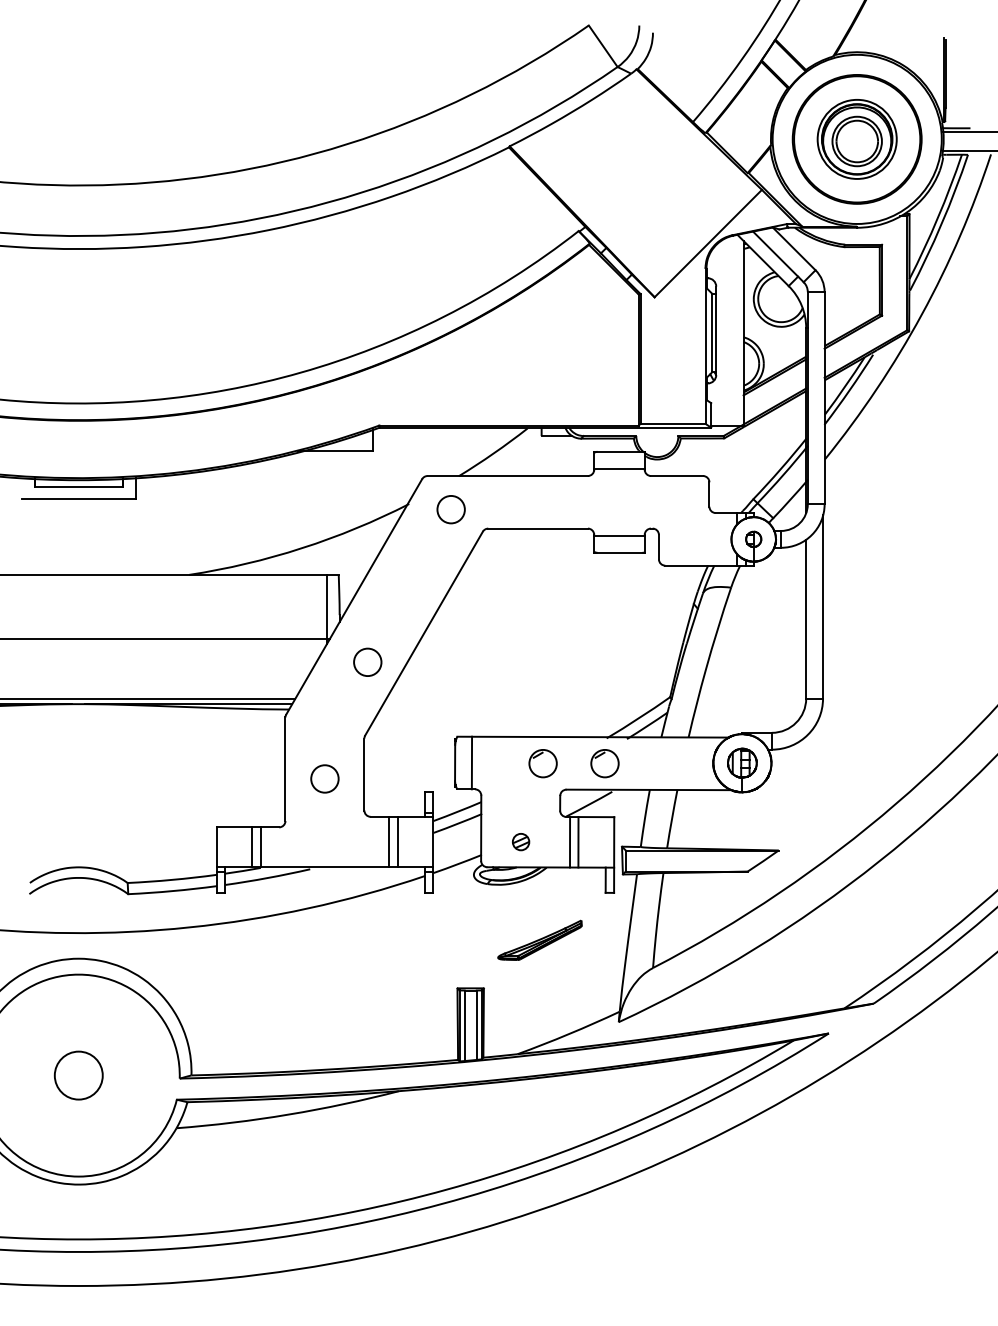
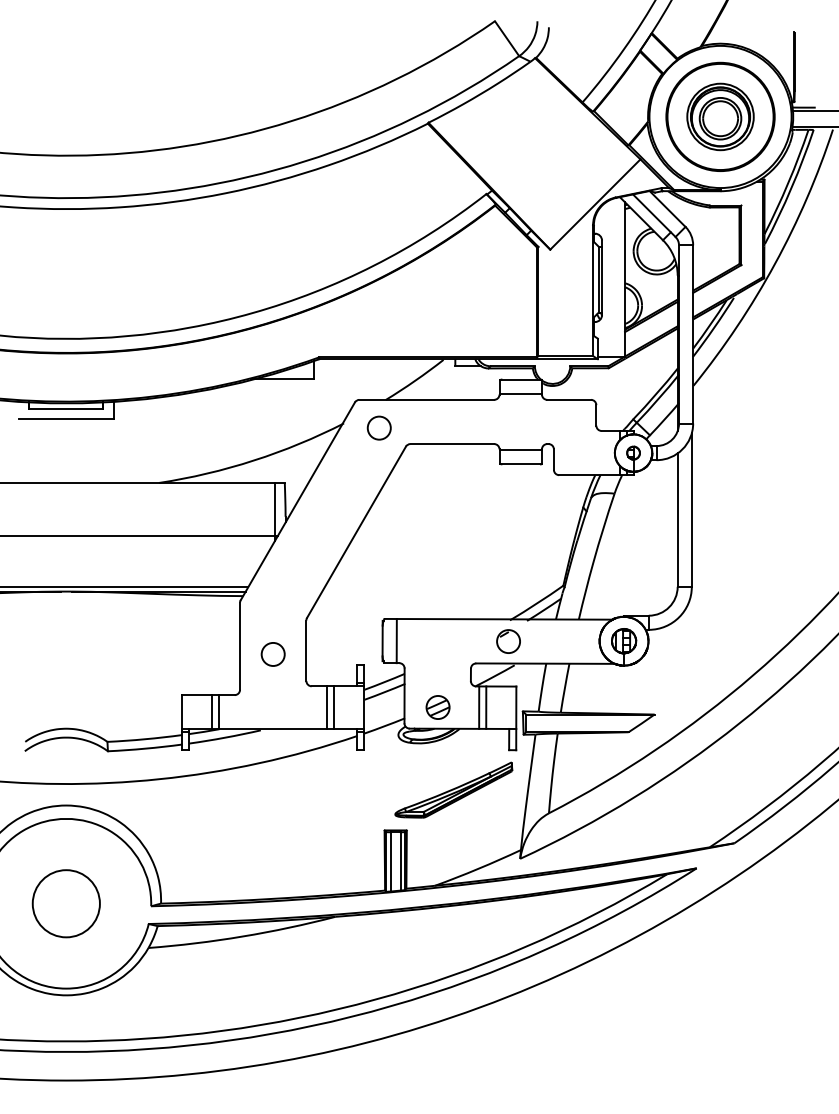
circle: (366, 662) -> (308, 556), removed
part: (543, 763) -> (456, 641), removed
part: (520, 842) -> (437, 707), size x1.67
part: (539, 939) -> (453, 789), size x1.67
circle: (77, 1075) -> (65, 903), size x1.67

